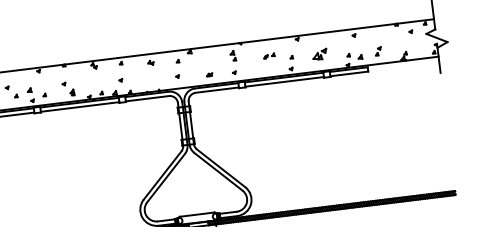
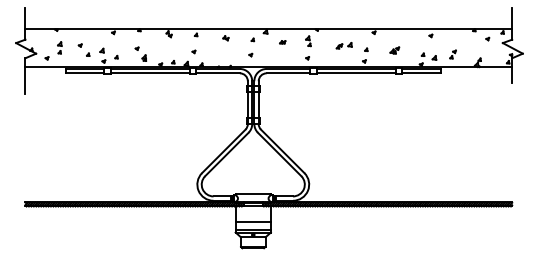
part: (319, 54) -> (394, 50), size x0.62
part: (268, 55) -> (343, 45), size x1.43
part: (209, 75) -> (282, 42), moved

